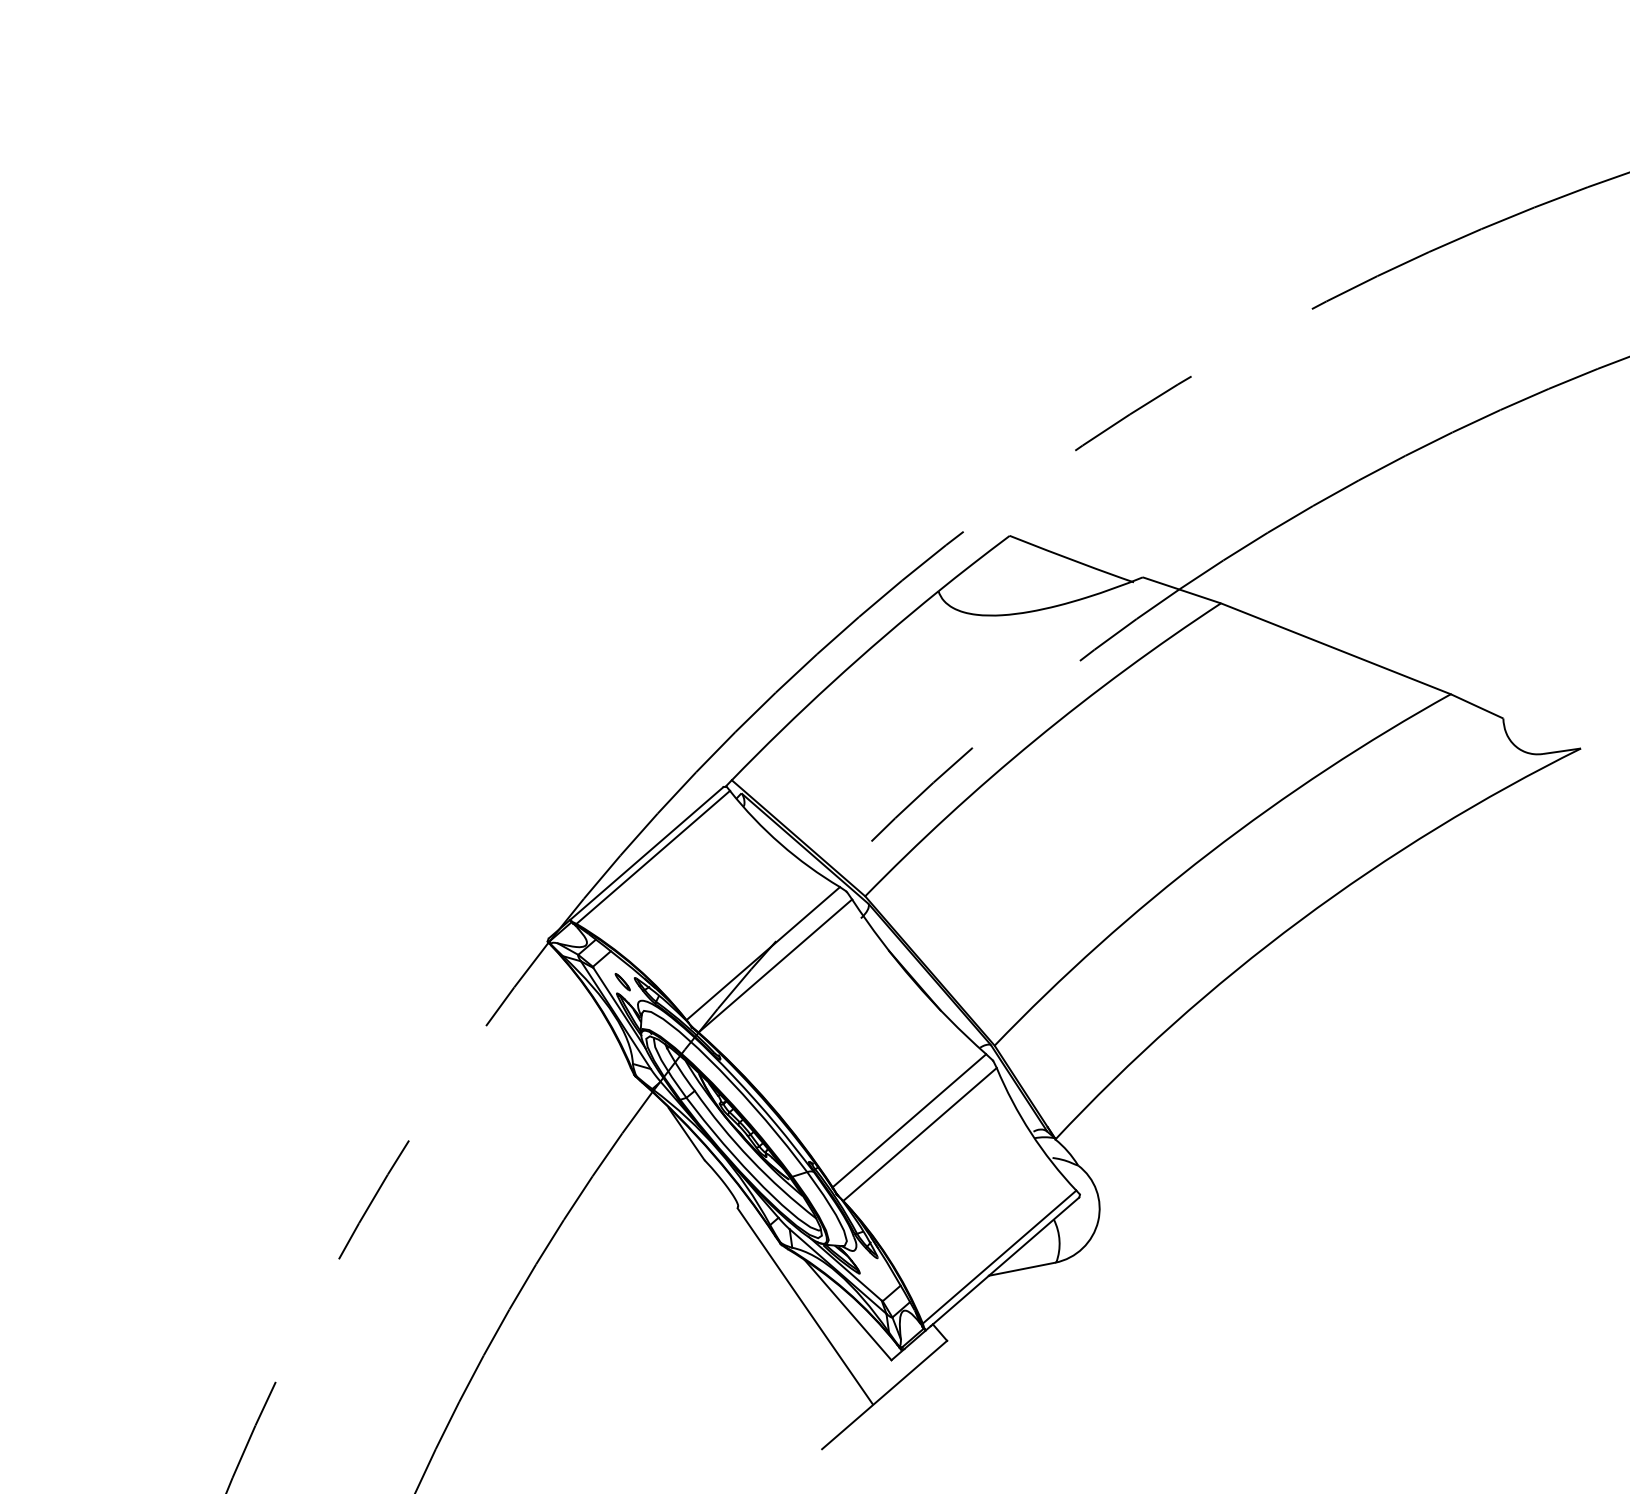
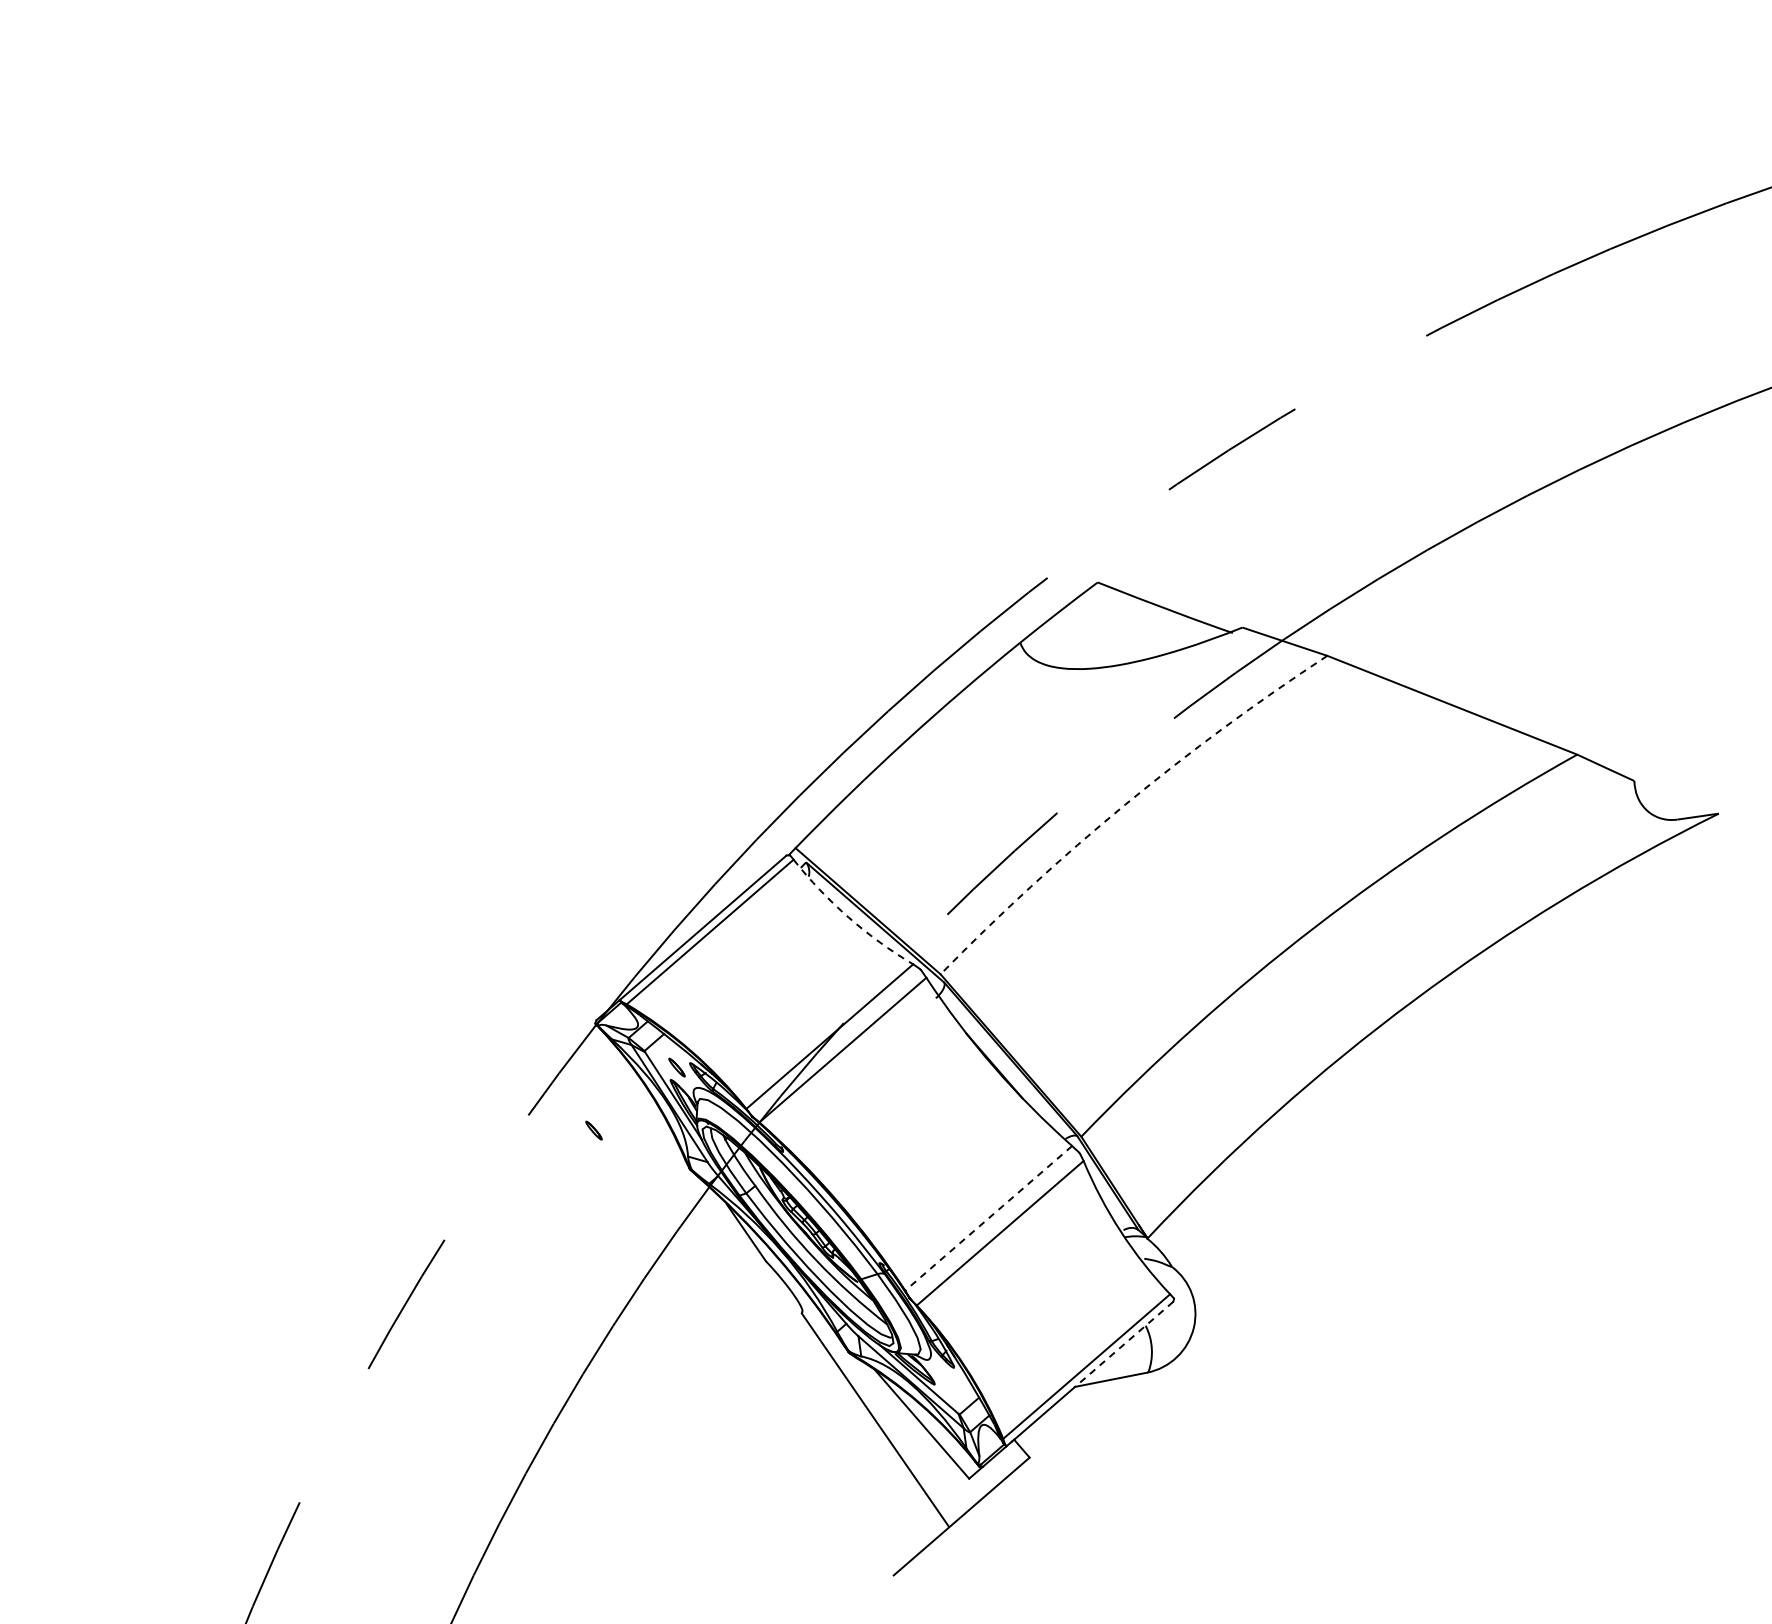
arc: (1035, 740) -> (1125, 804), solid -> dashed
arc: (780, 844) -> (848, 917), solid -> dashed
part: (545, 1039) -> (593, 1130), added
line: (909, 1120) -> (988, 1218), solid -> dashed
line: (1034, 1236) -> (1124, 1344), solid -> dashed

